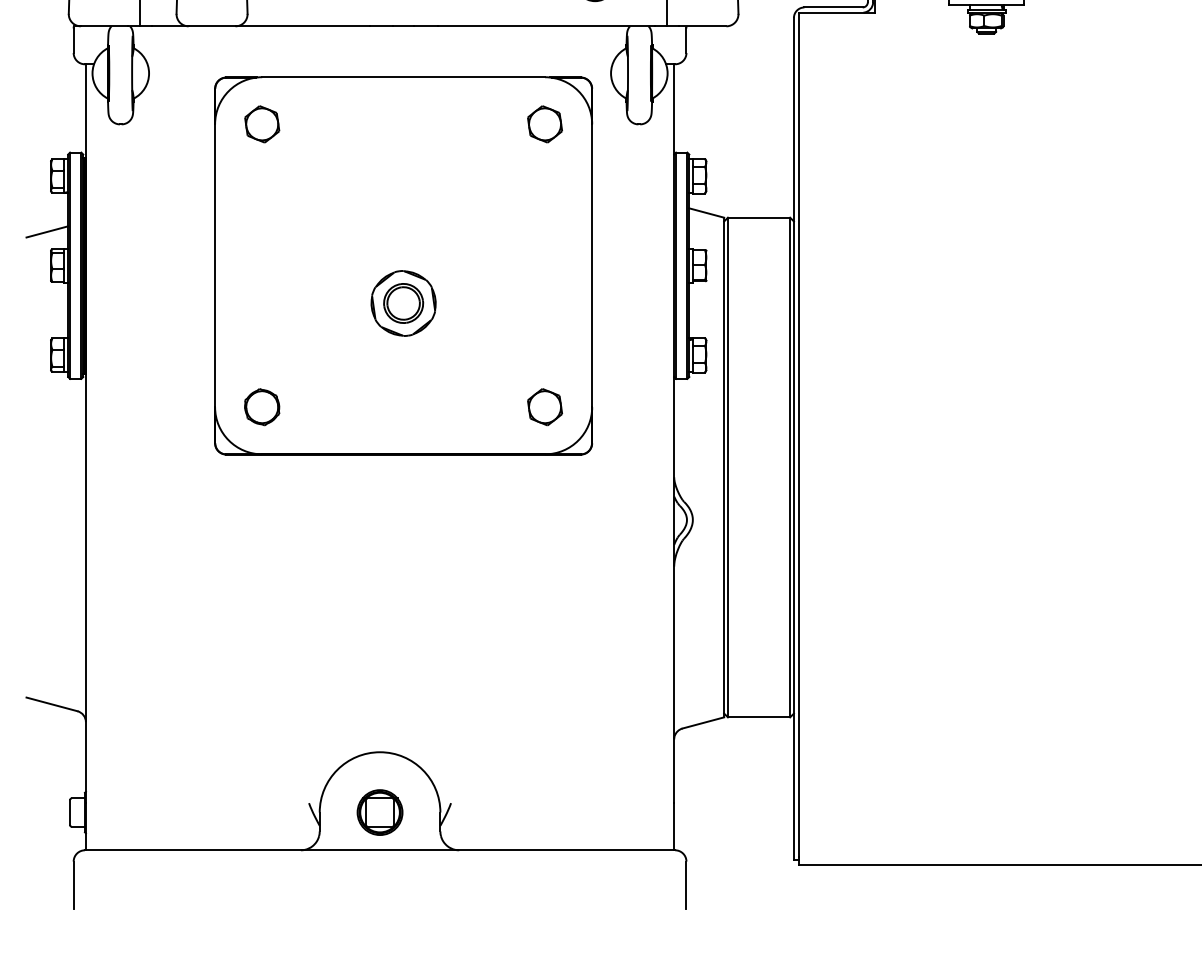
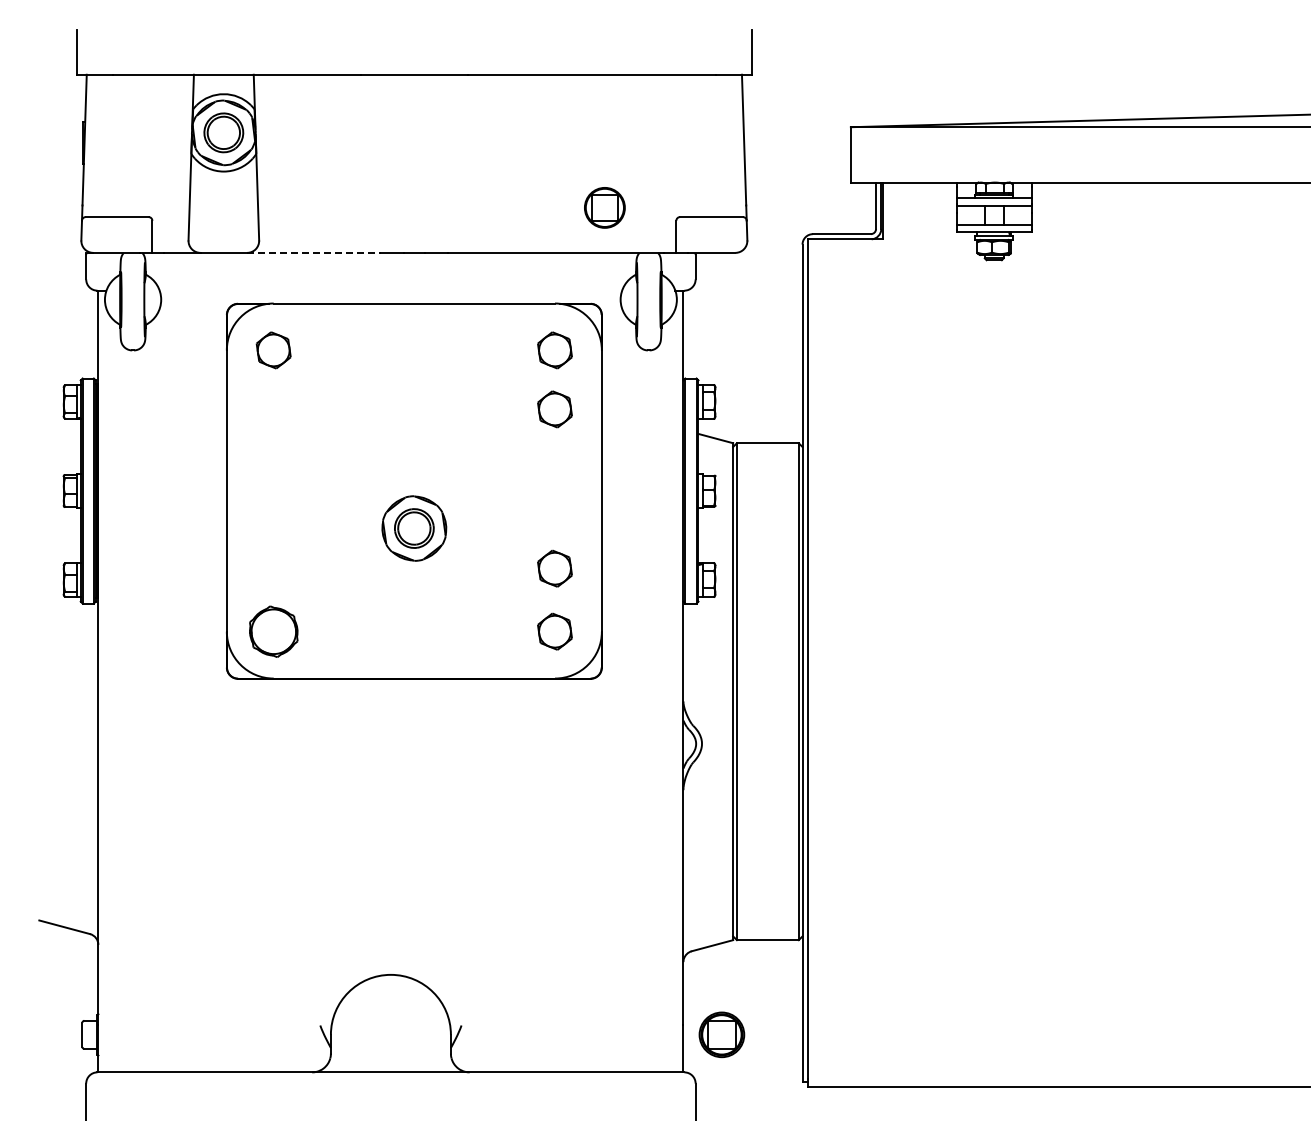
line: (302, 25) -> (313, 252), solid -> dashed
part: (544, 183) -> (554, 409), added
line: (46, 231) -> (59, 456), removed
part: (544, 343) -> (554, 568), added
part: (261, 407) -> (273, 631), size x1.4
part: (379, 812) -> (721, 1034), moved

